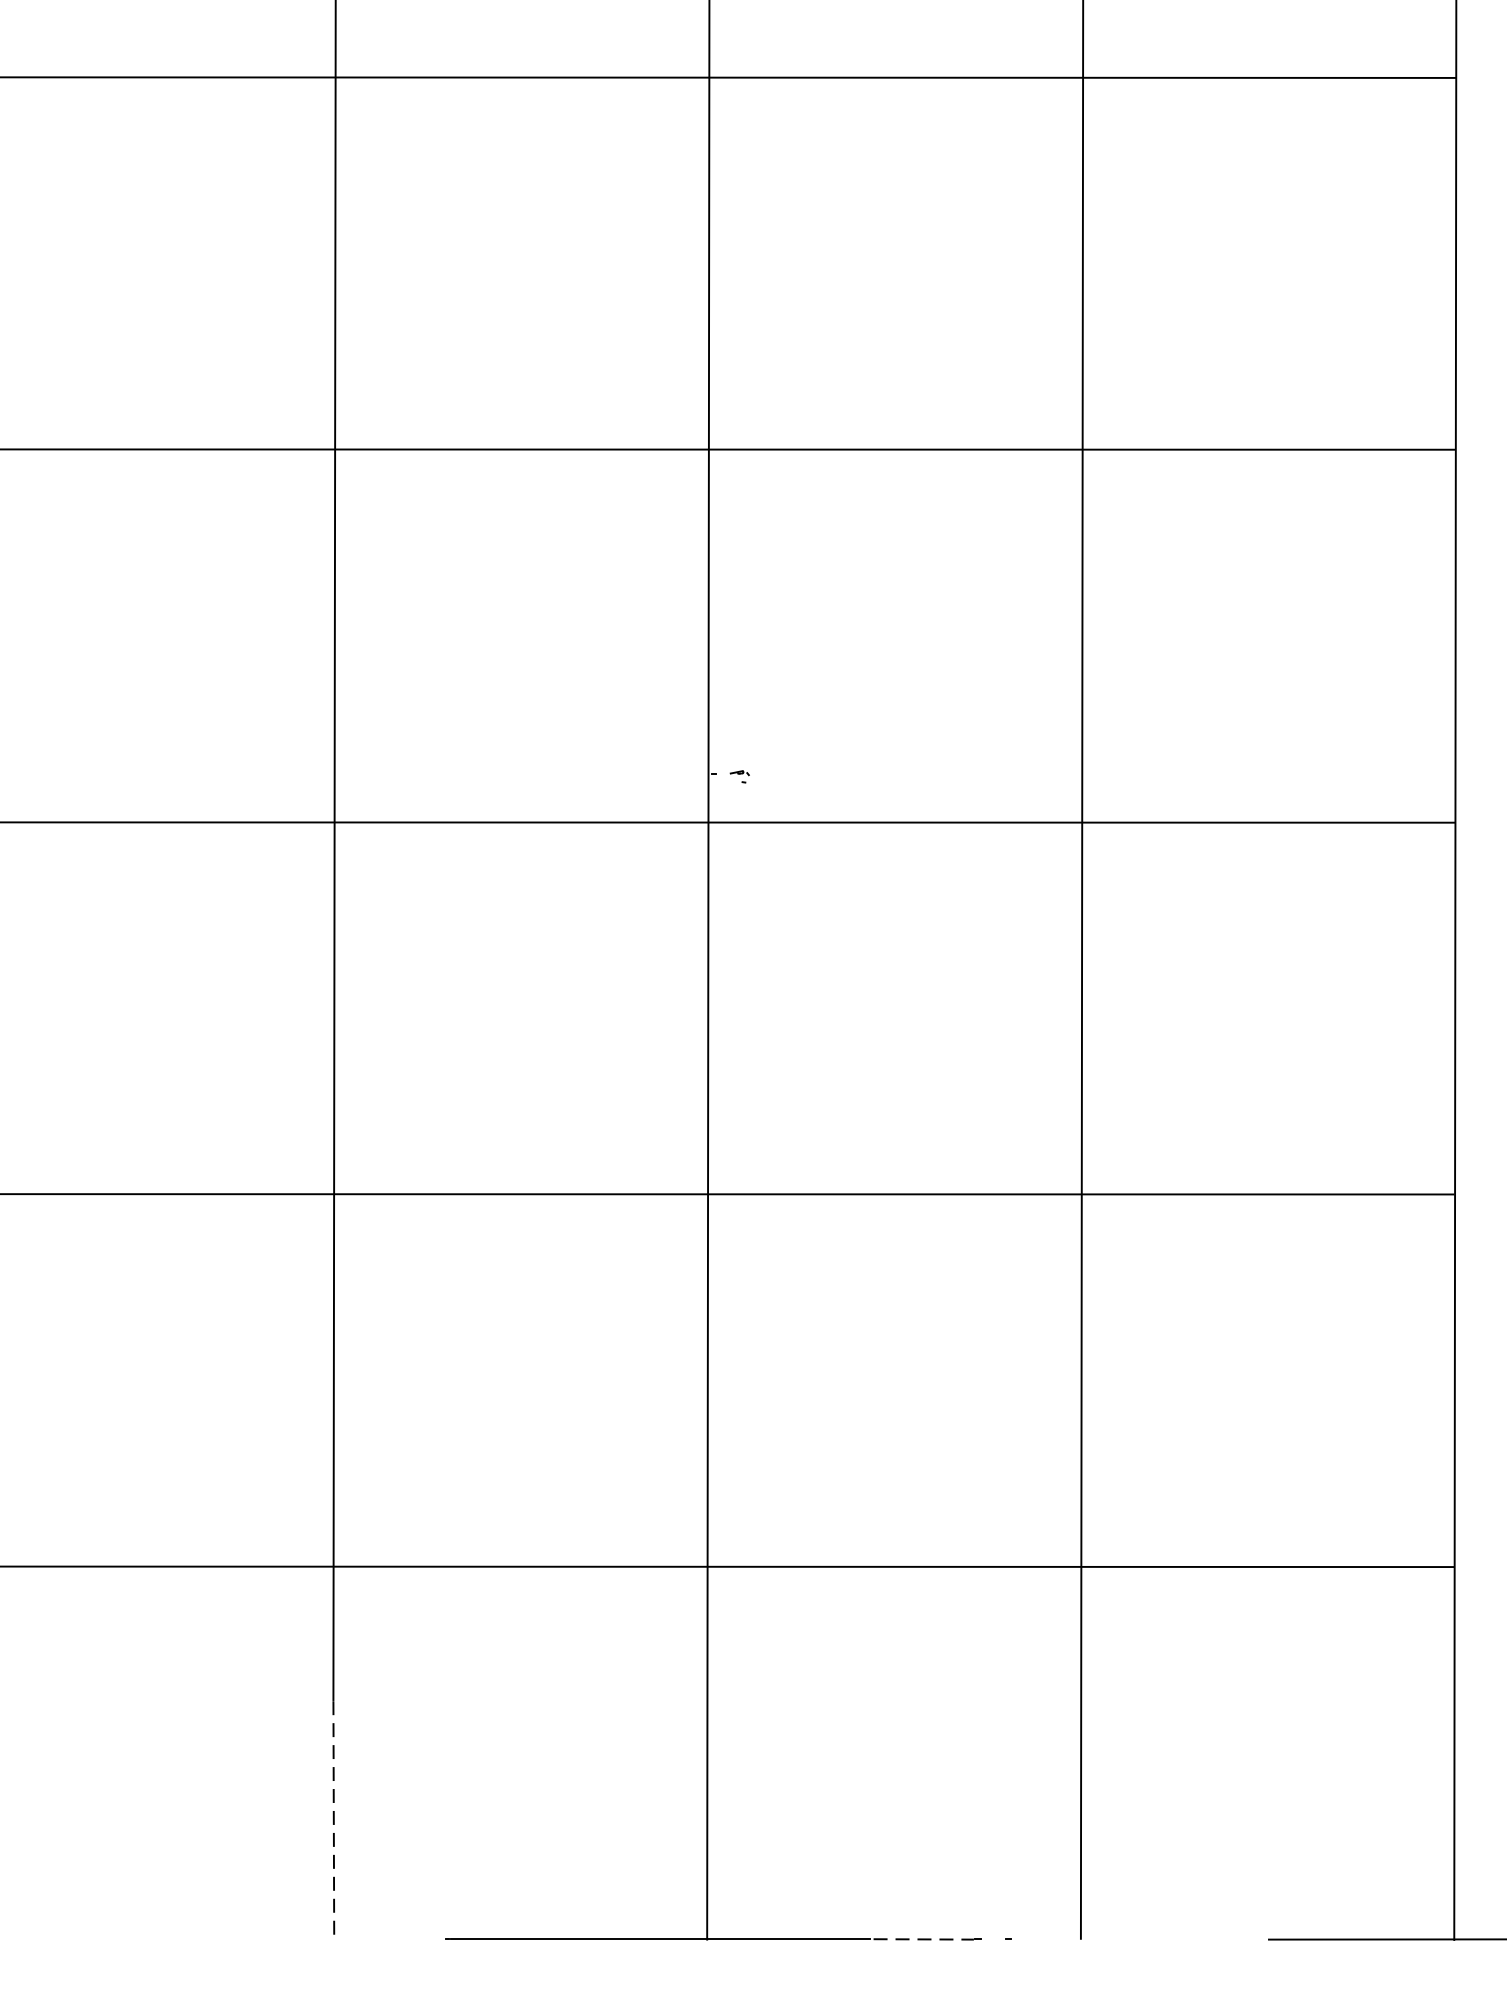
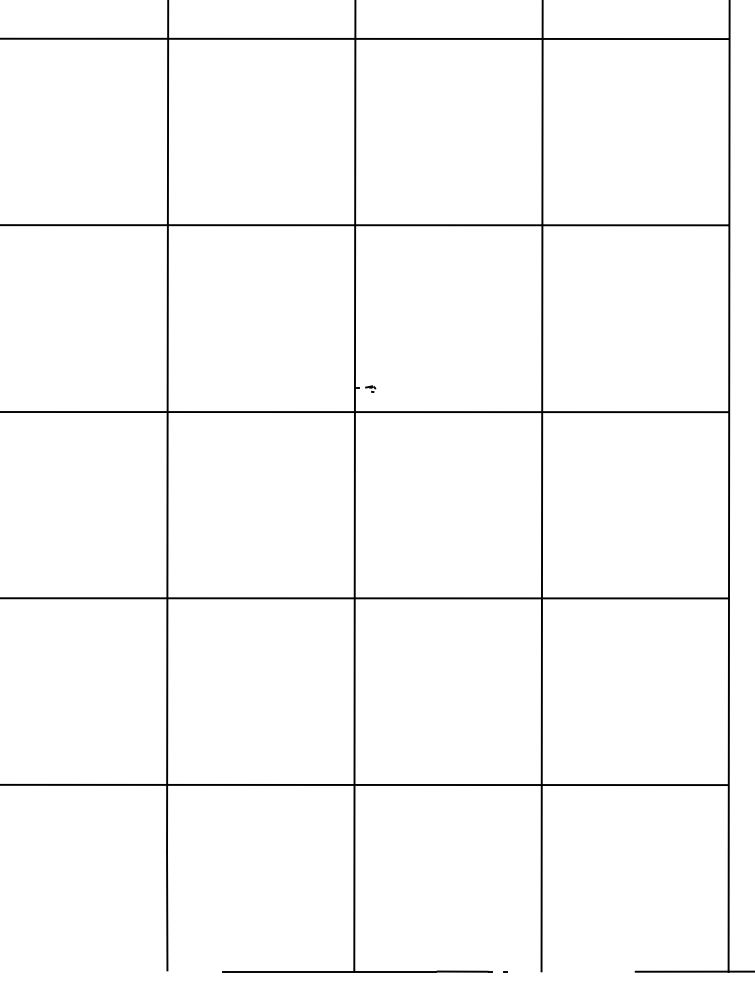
line: (334, 1819) -> (167, 911), dashed -> solid
line: (925, 1939) -> (463, 971), dashed -> solid

